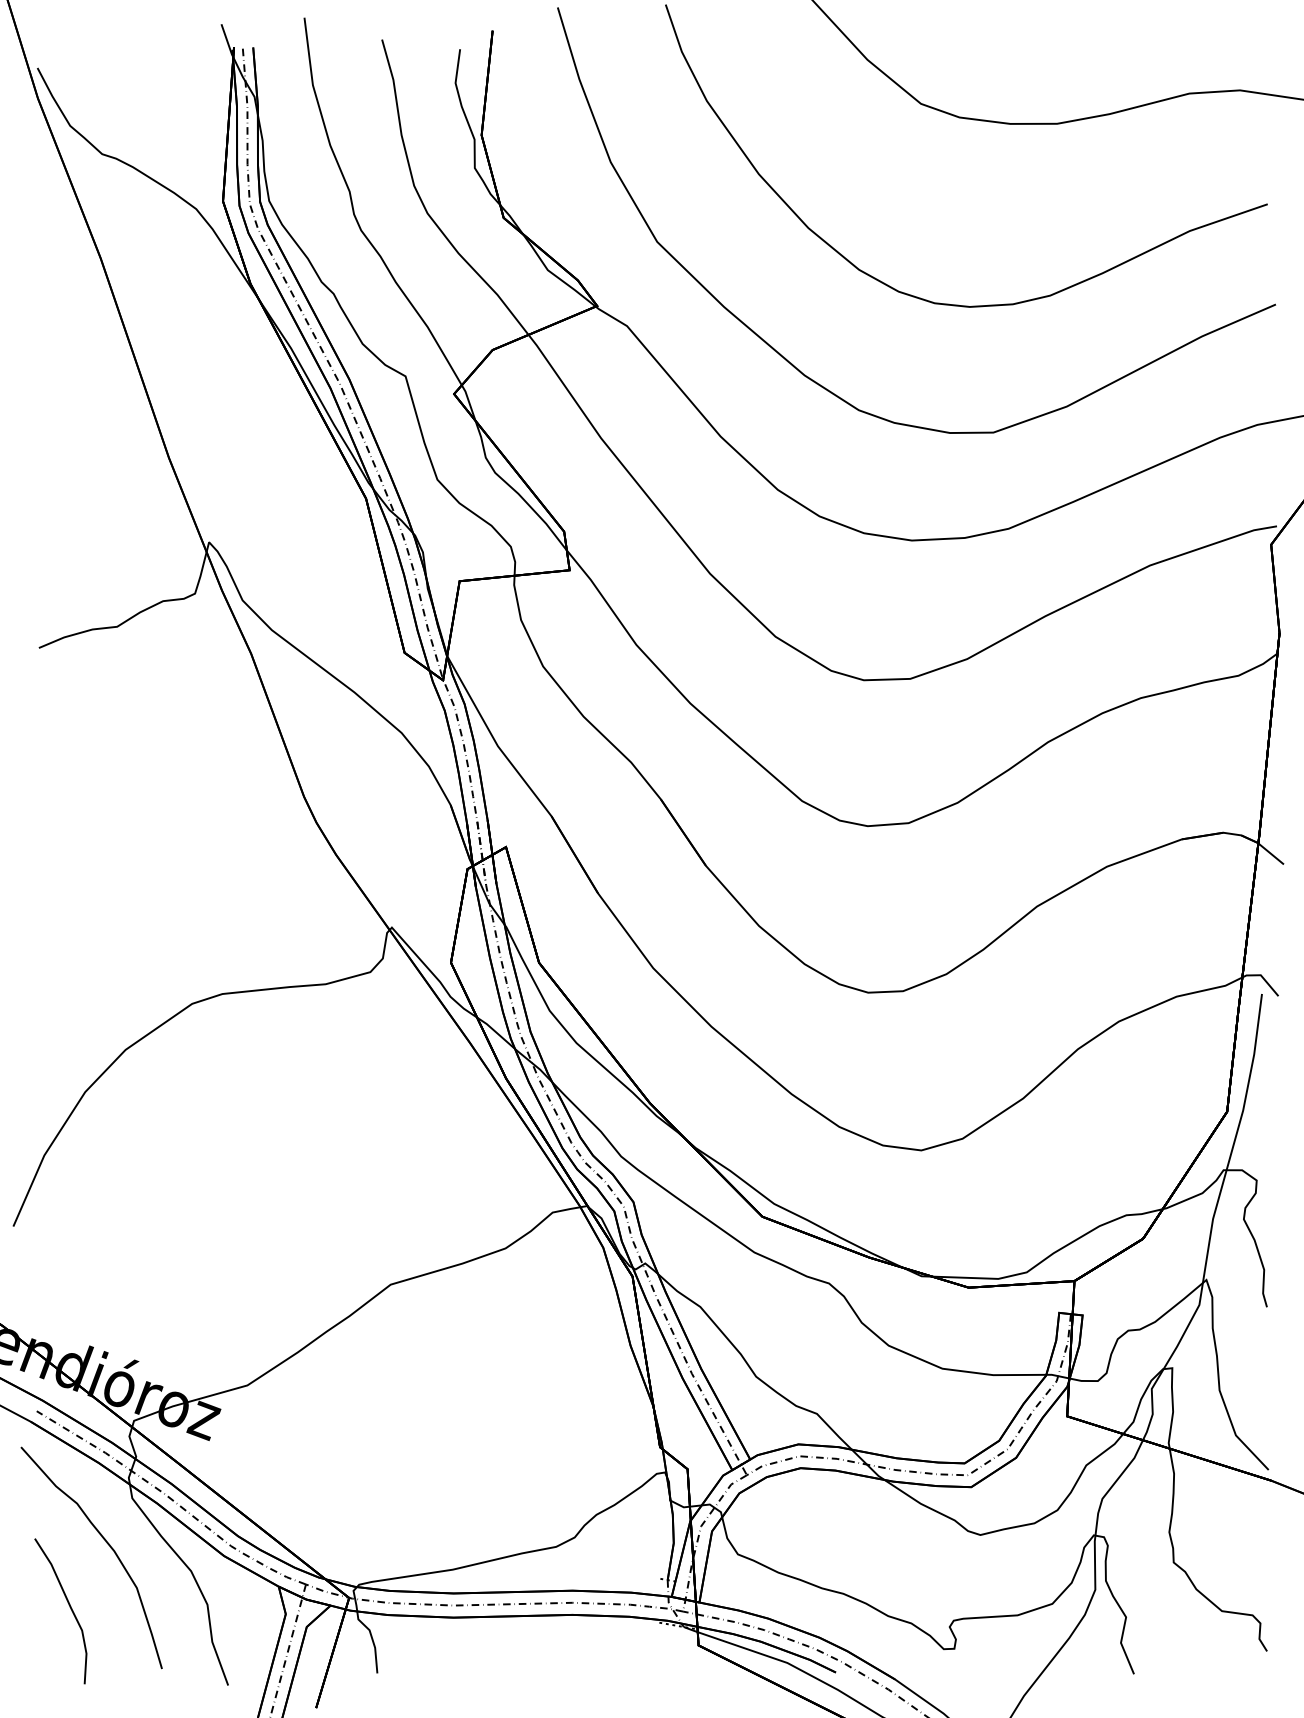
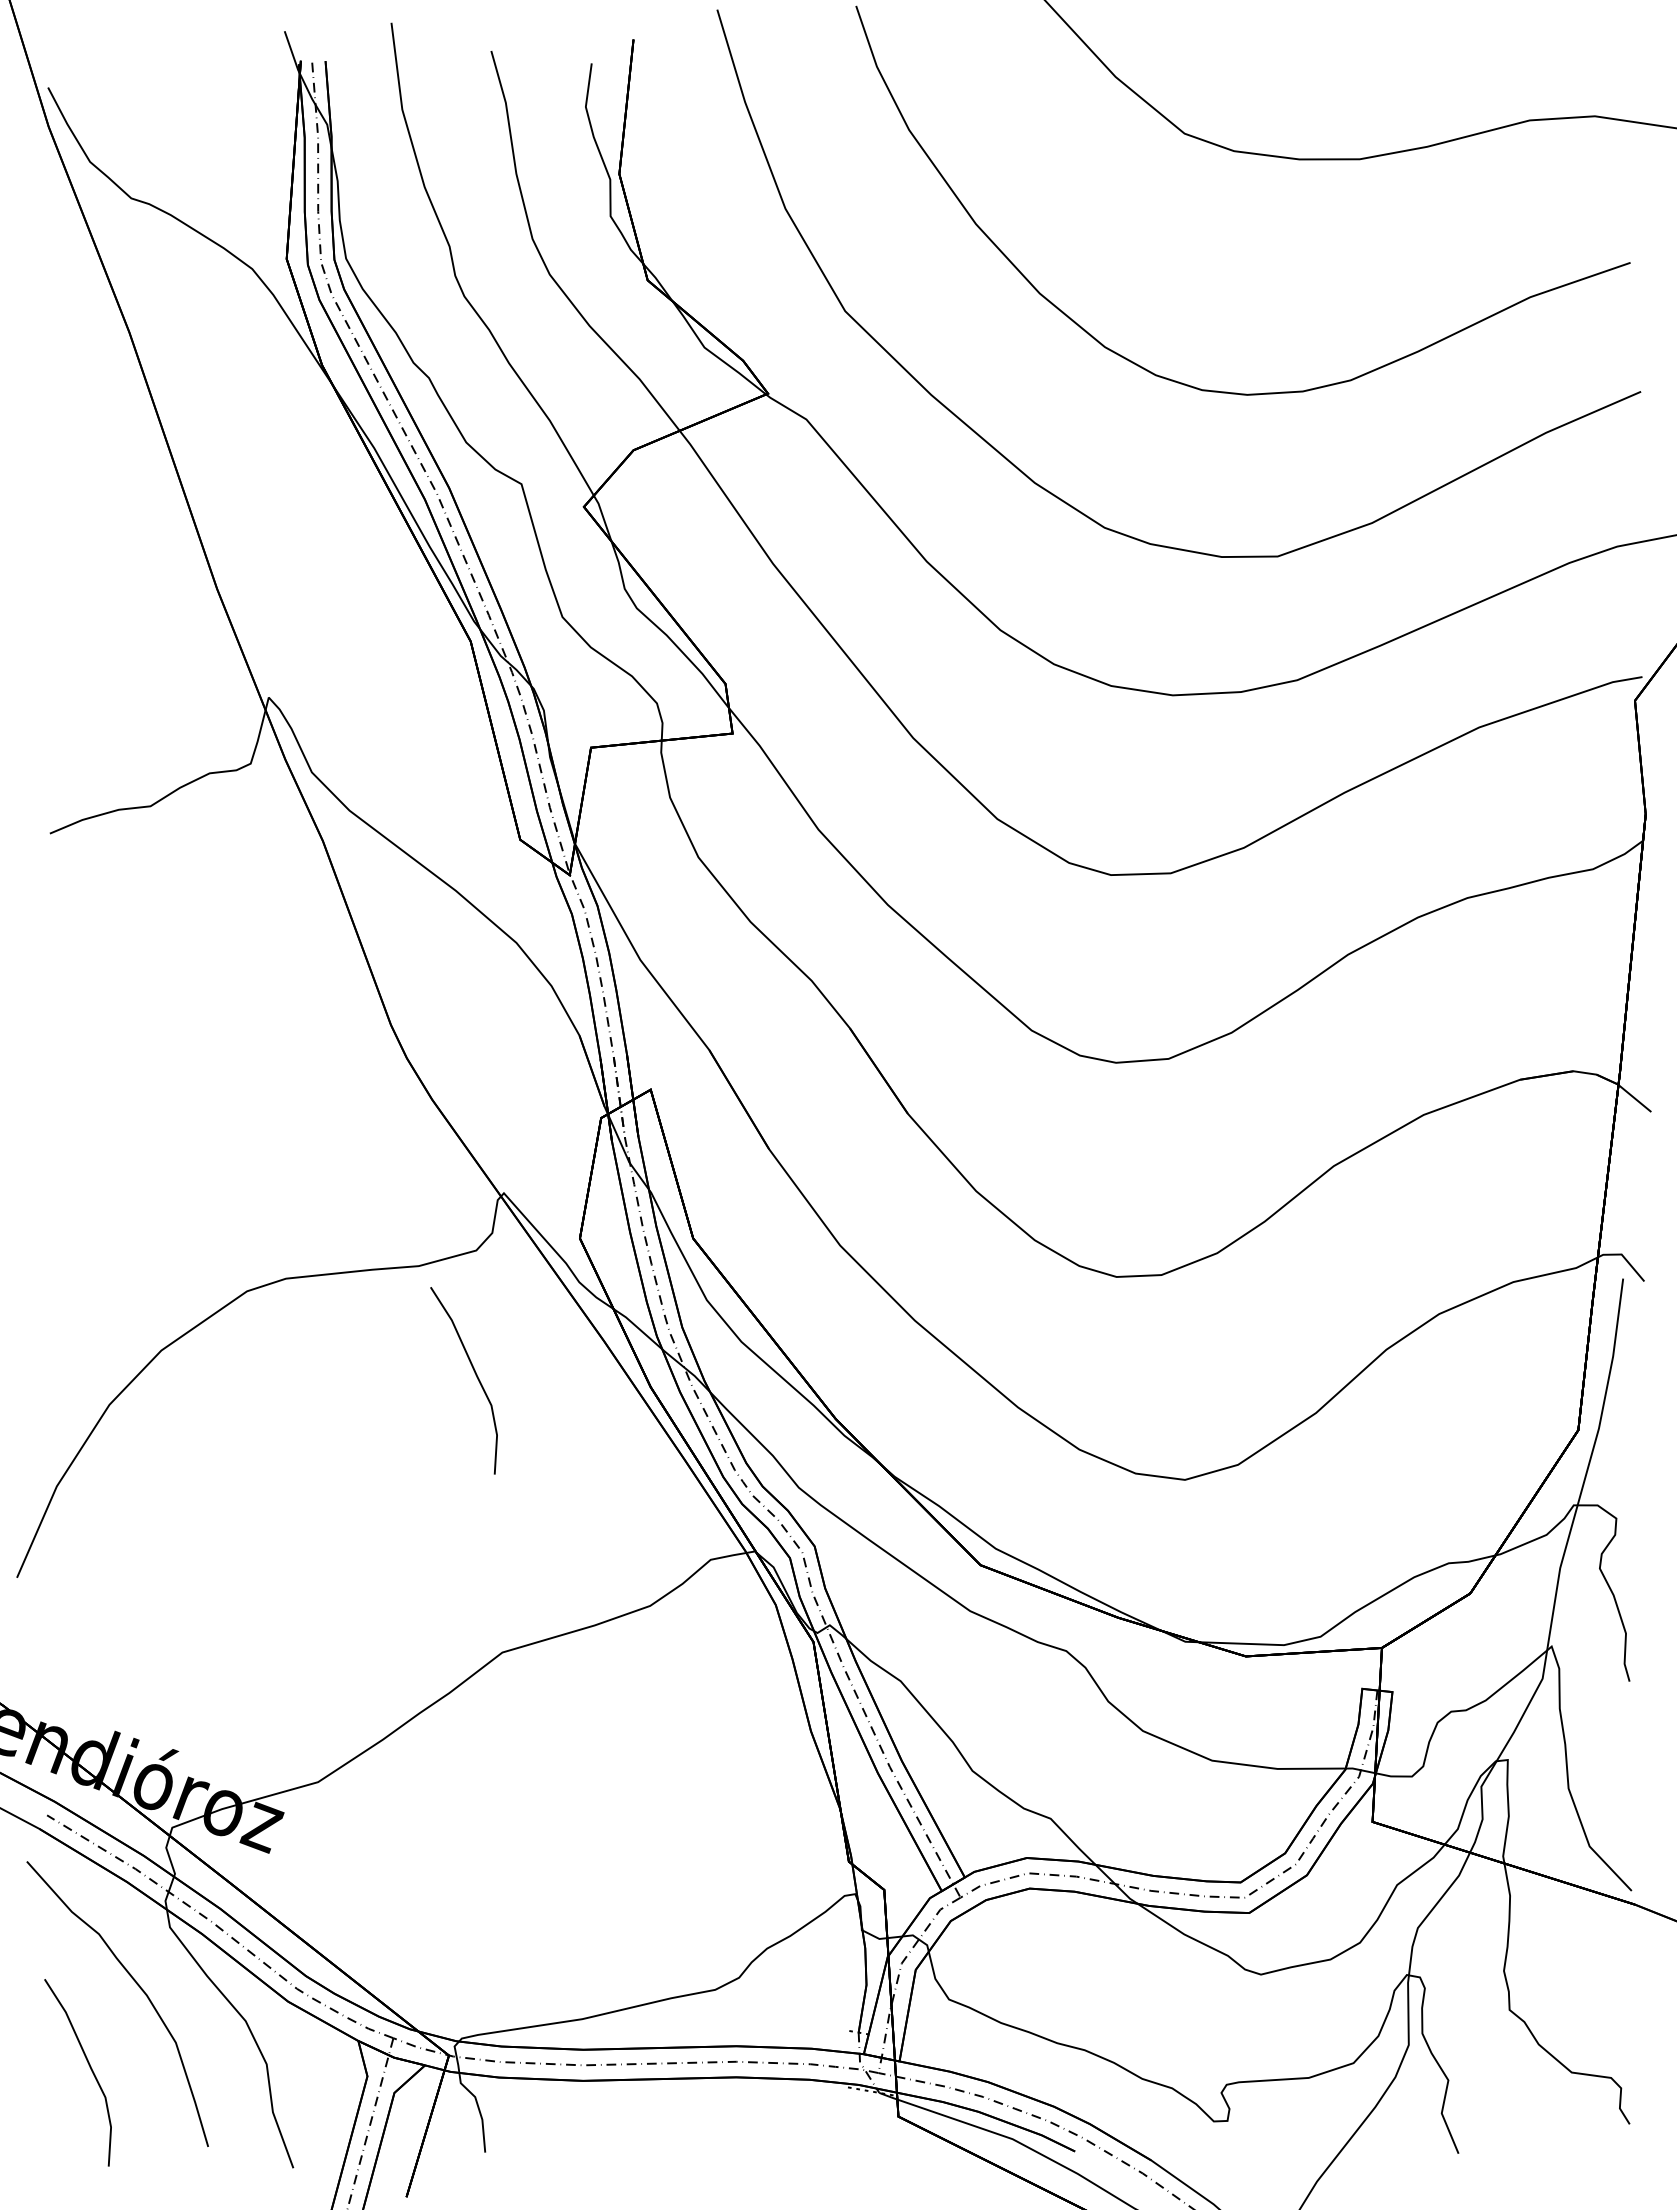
curve: (369, 1069) -> (475, 1375), added

